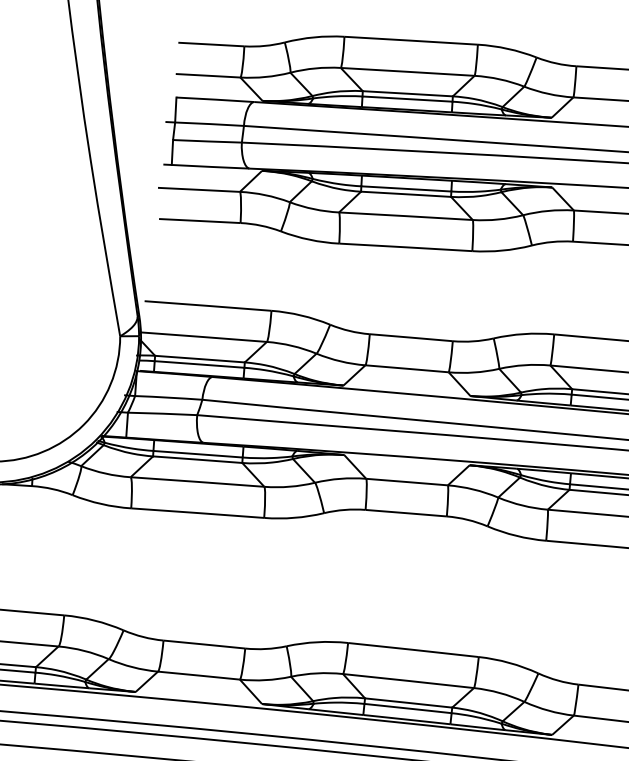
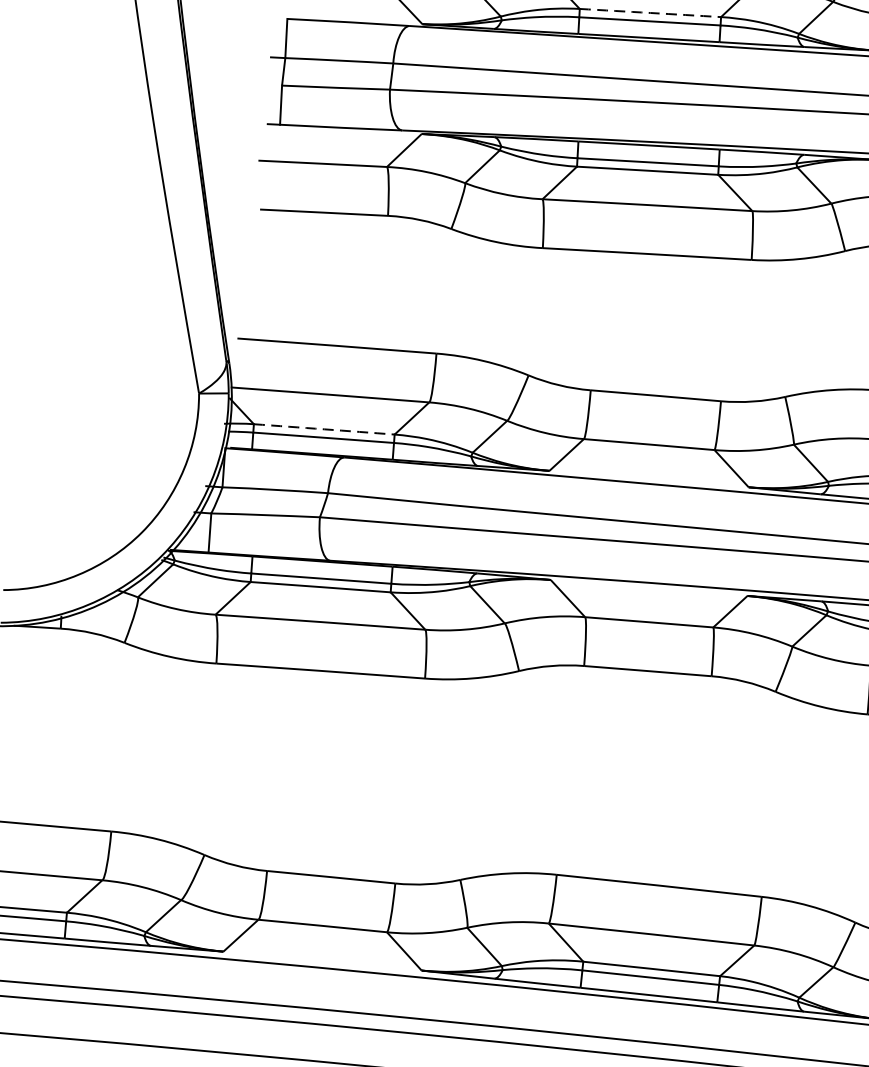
arc: (407, 93) -> (649, 12), solid -> dashed
arc: (199, 359) -> (323, 429), solid -> dashed

